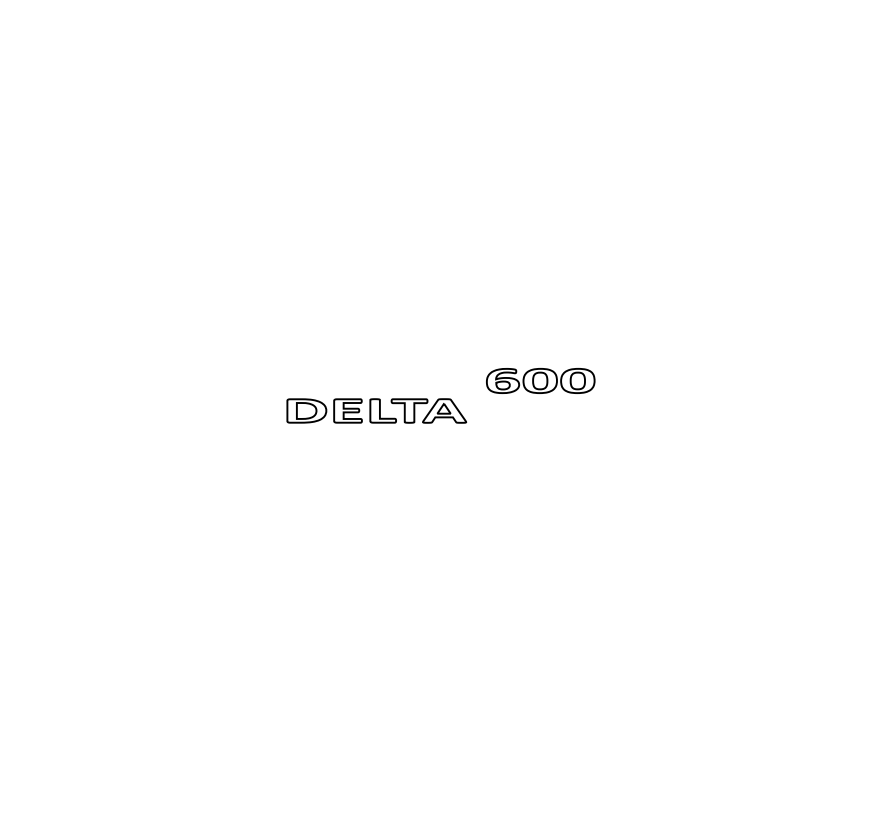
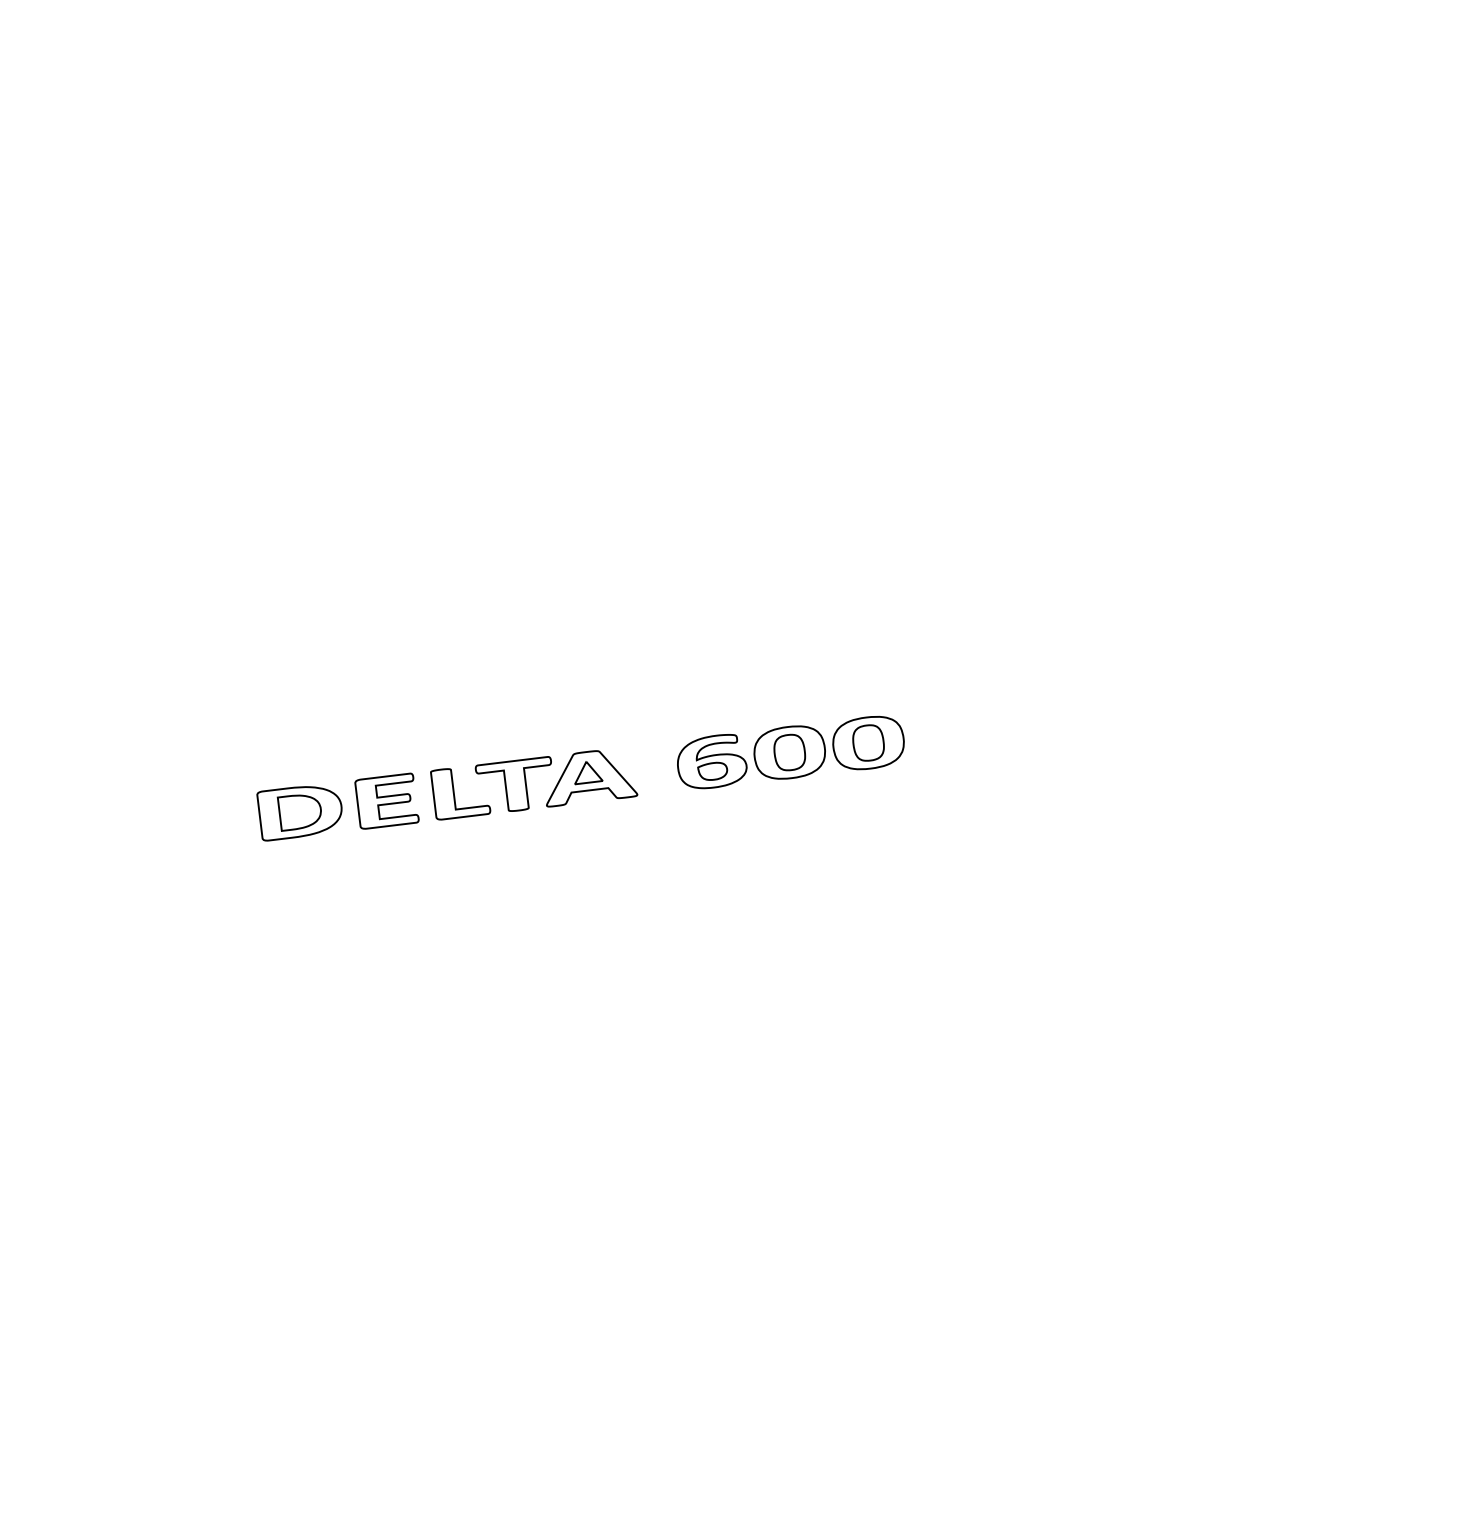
part: (540, 380) -> (790, 751), moved

